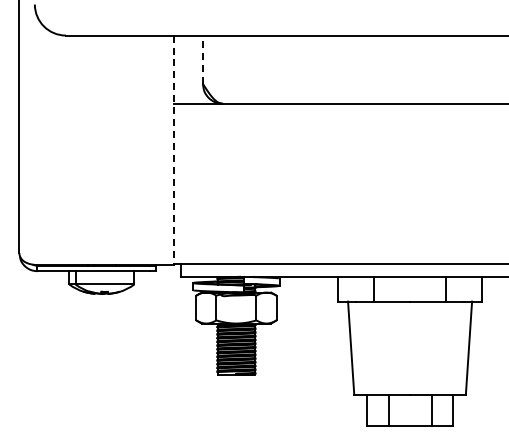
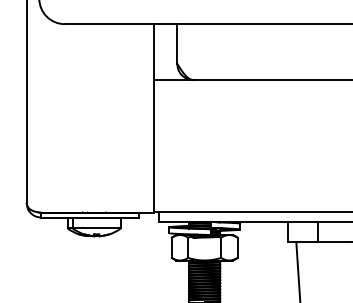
line: (202, 59) -> (176, 43), dashed -> solid
line: (174, 150) -> (153, 118), dashed -> solid

